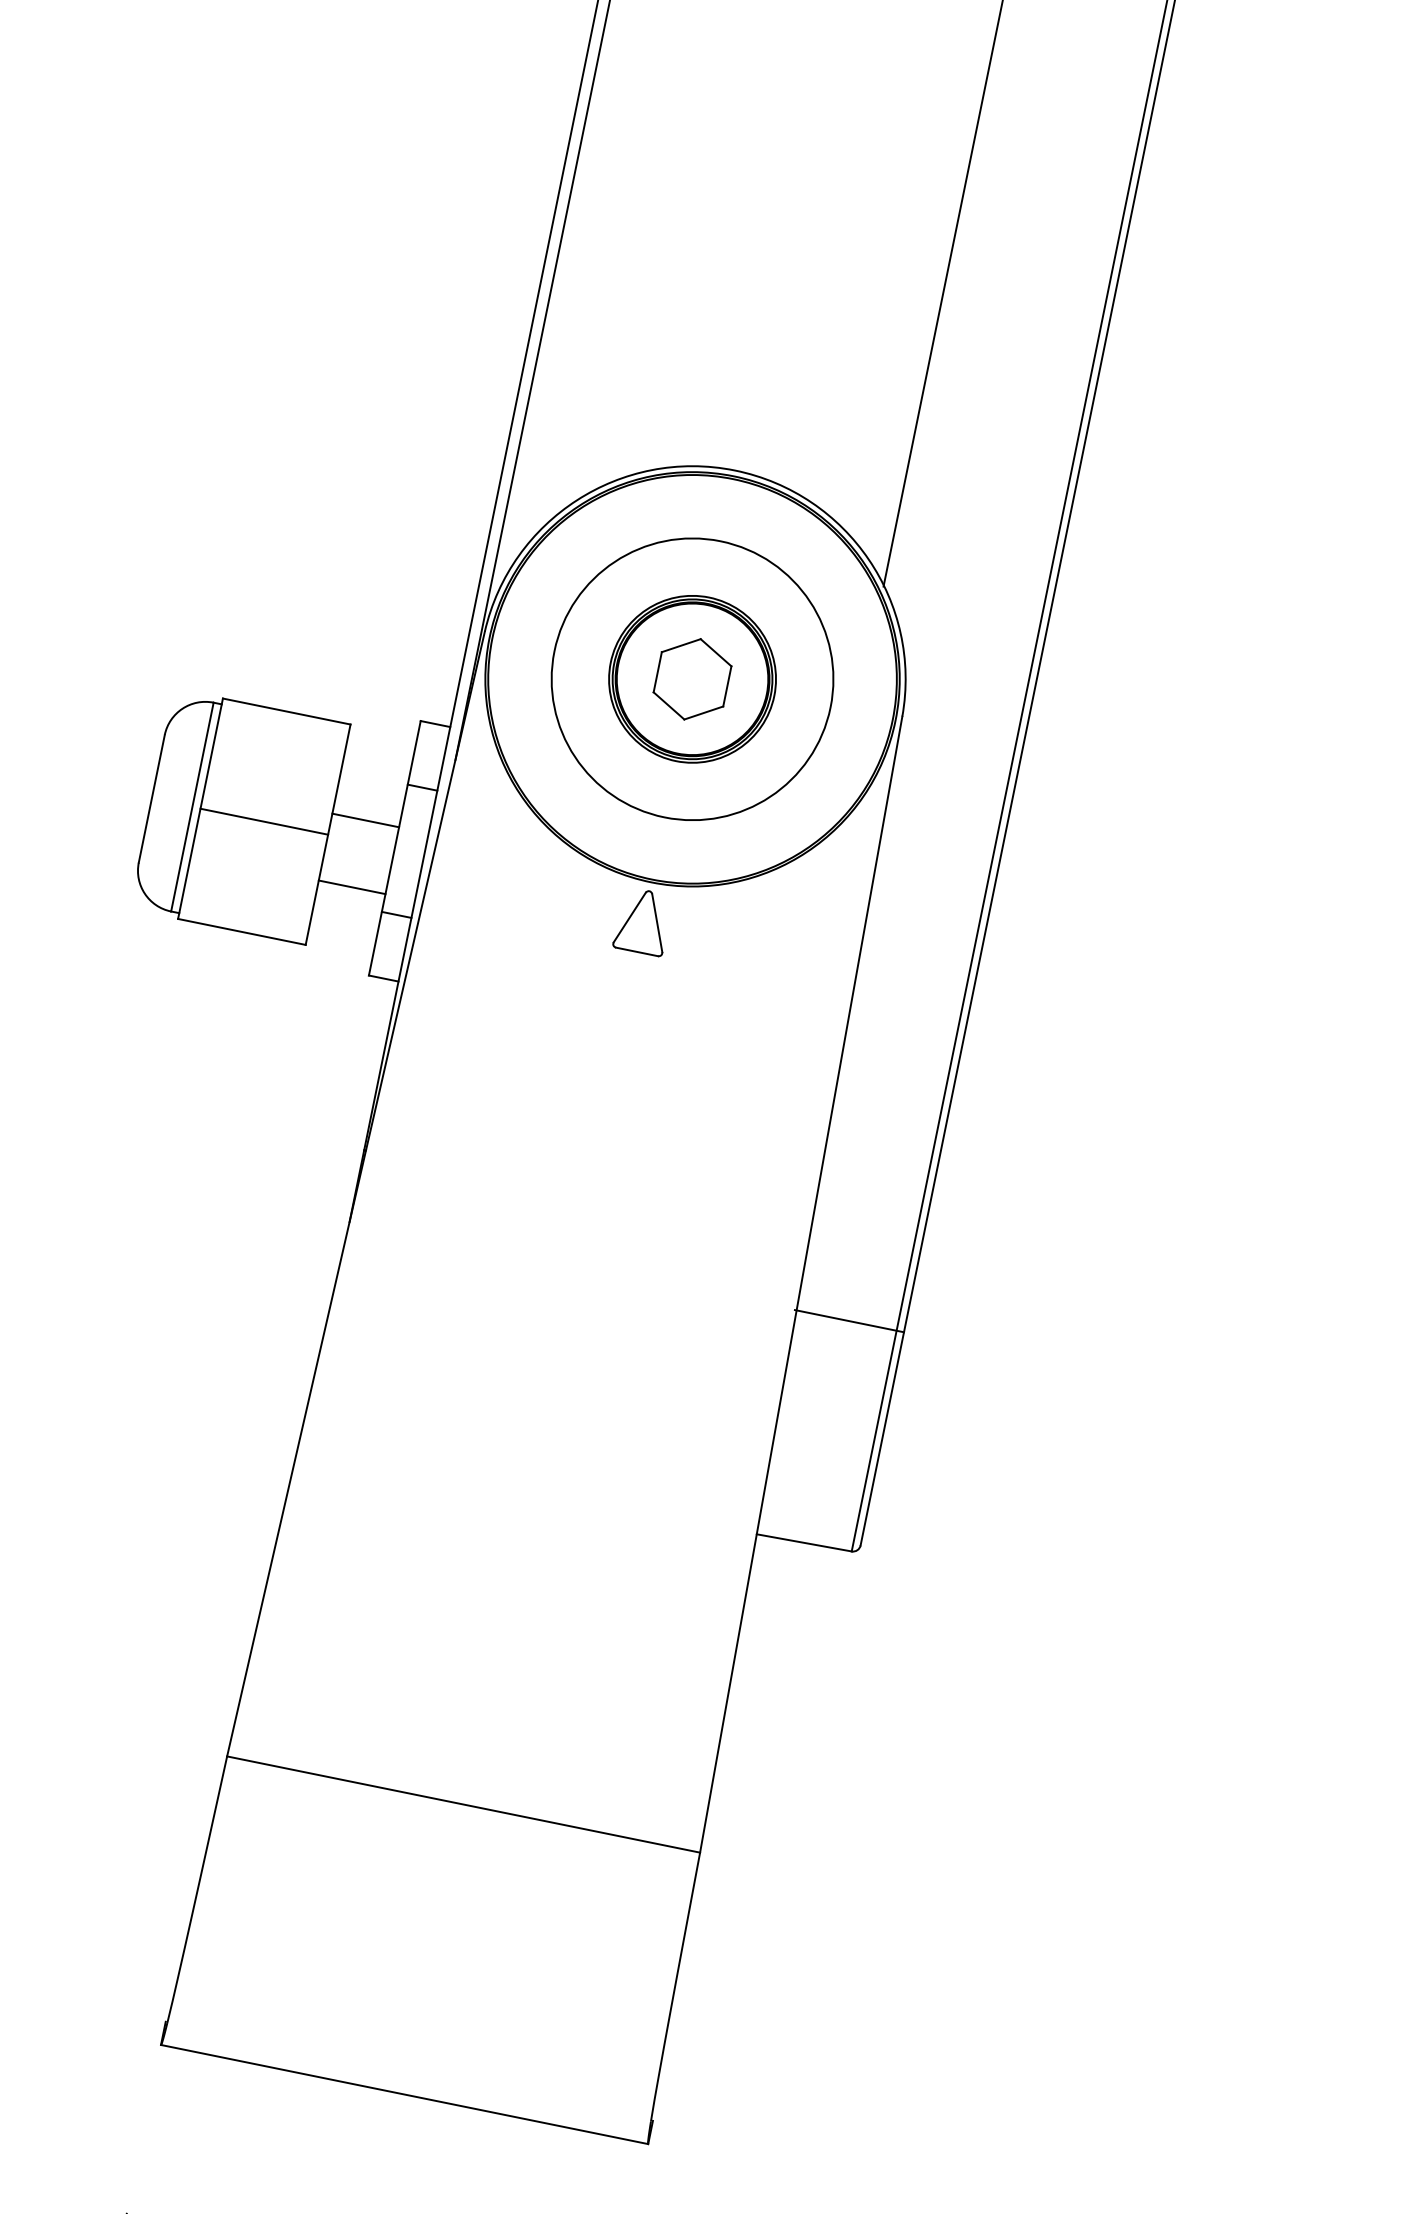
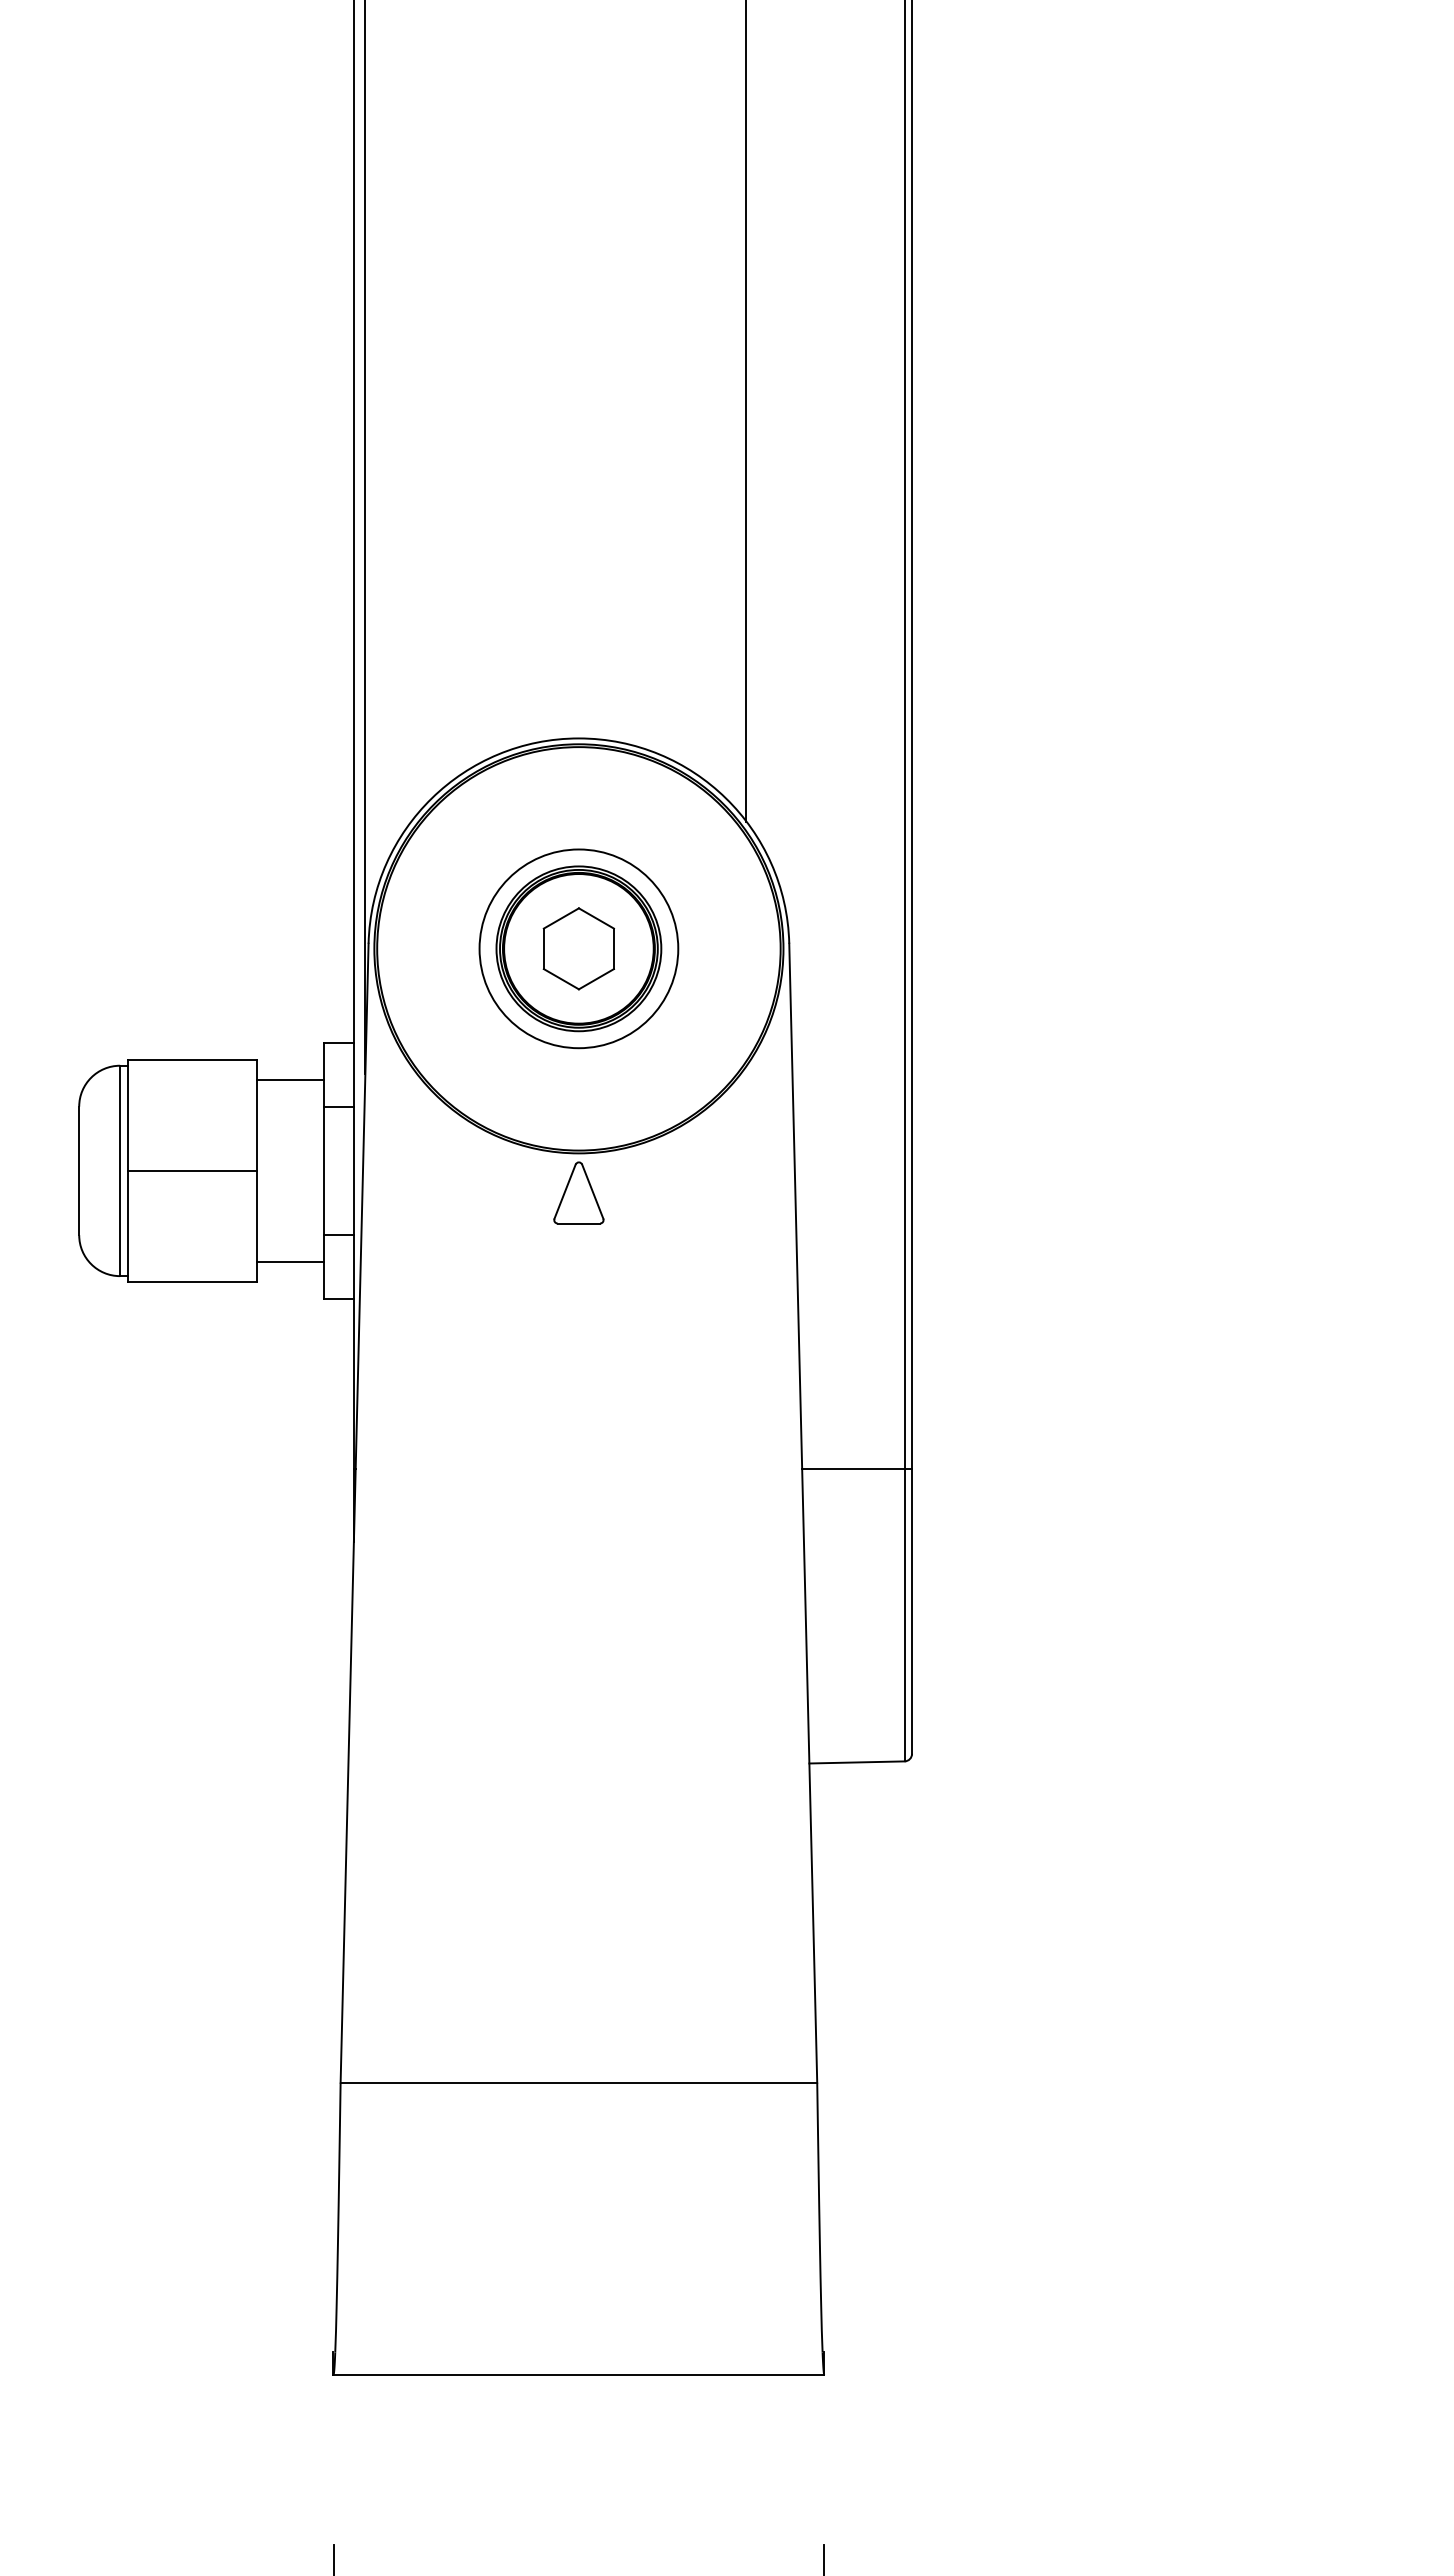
circle: (692, 678) -> (578, 948), size x0.71
line: (365, 820) -> (290, 1079), moved
line: (352, 887) -> (290, 1262), moved
line: (849, 1321) -> (857, 1469), moved

